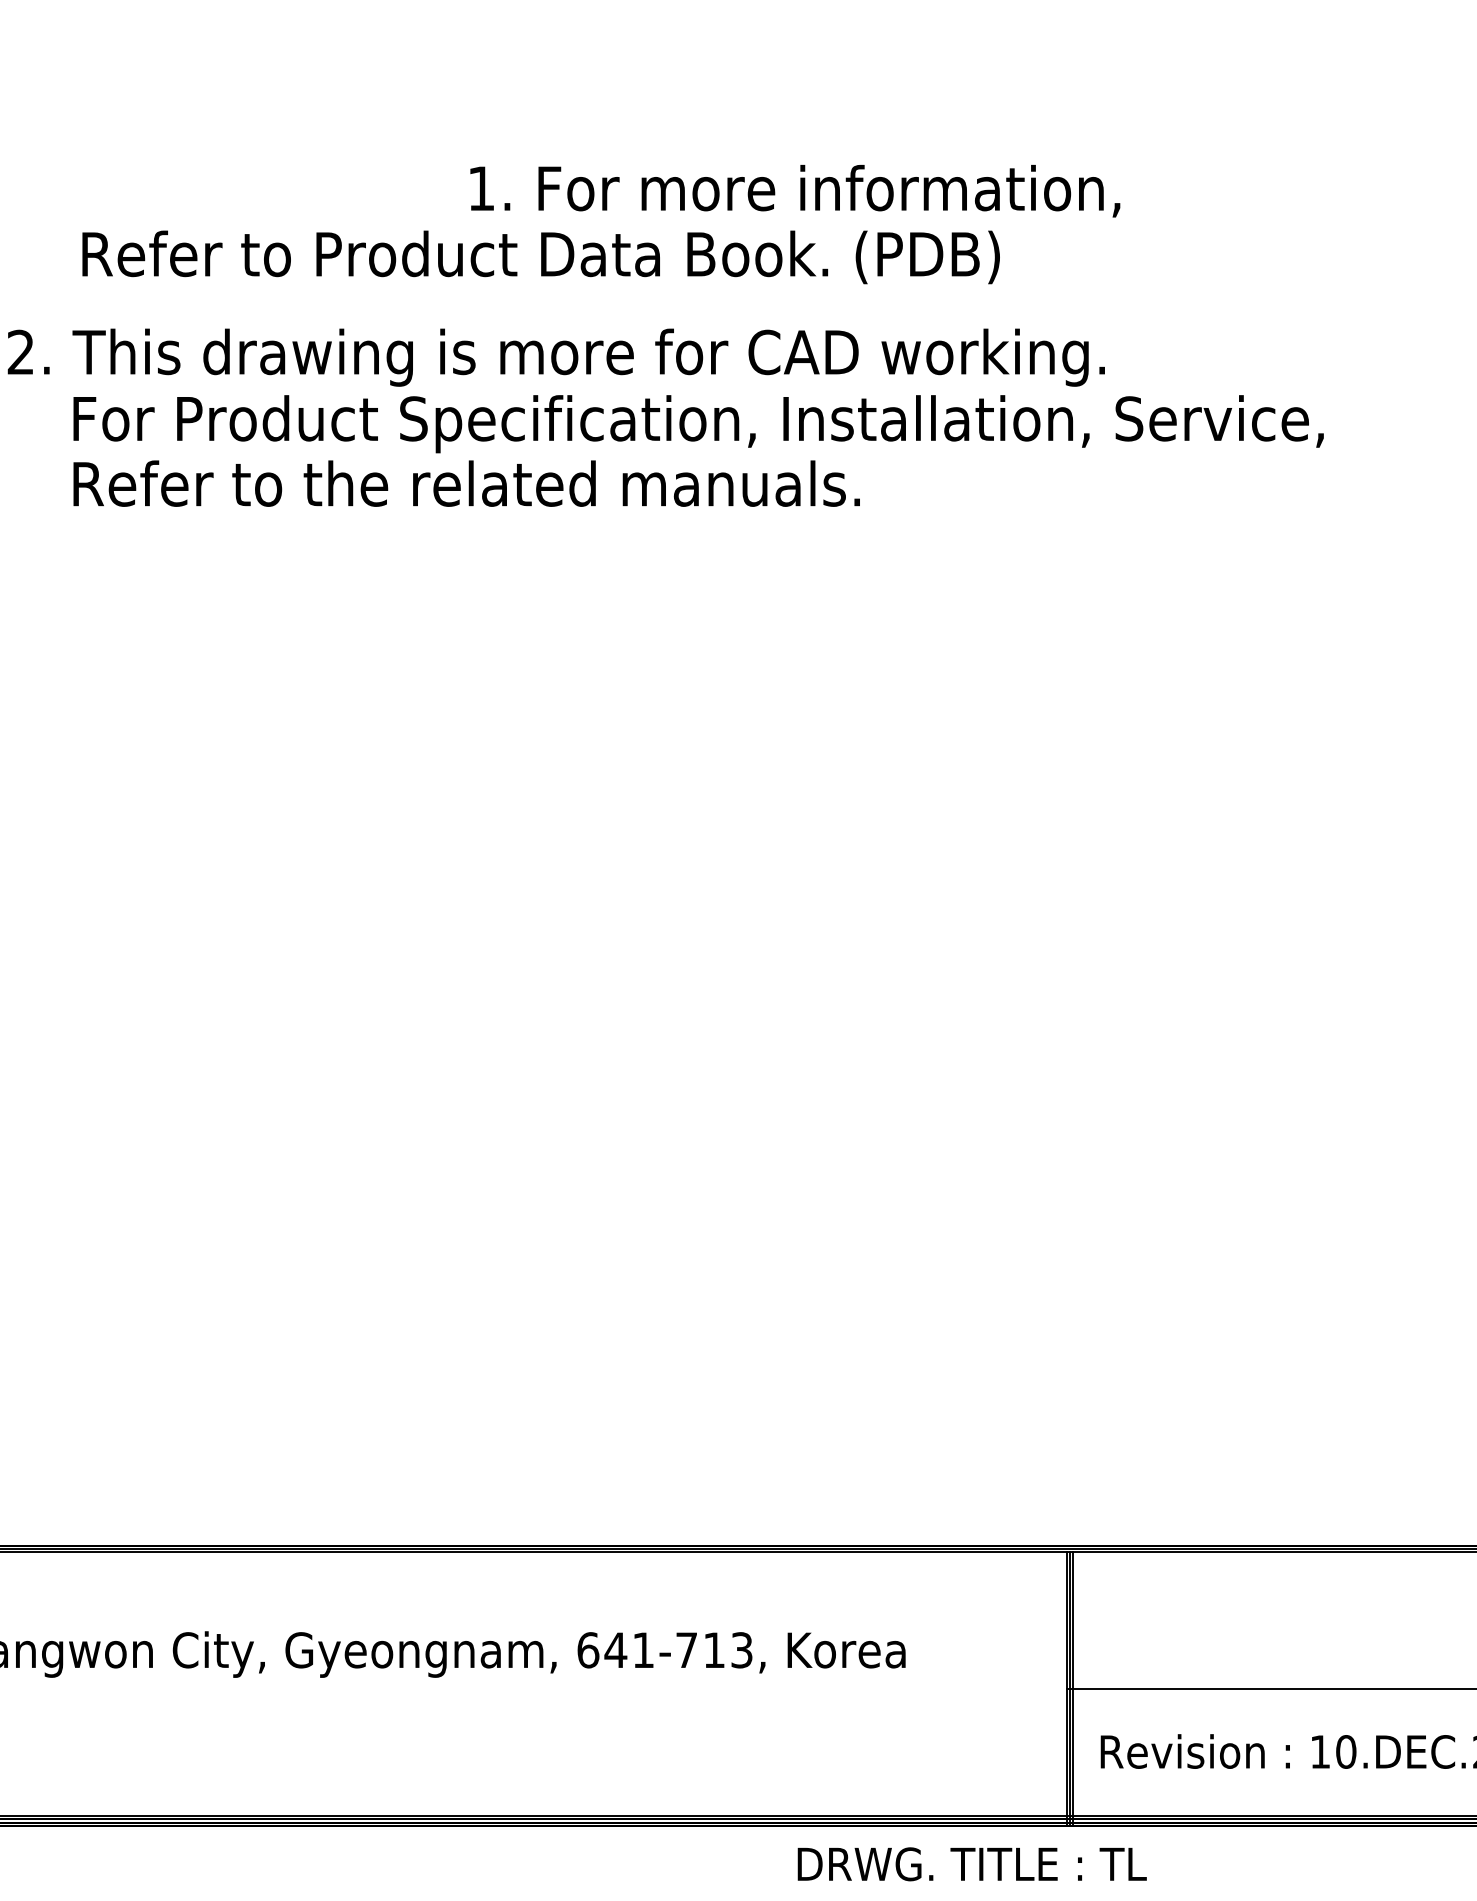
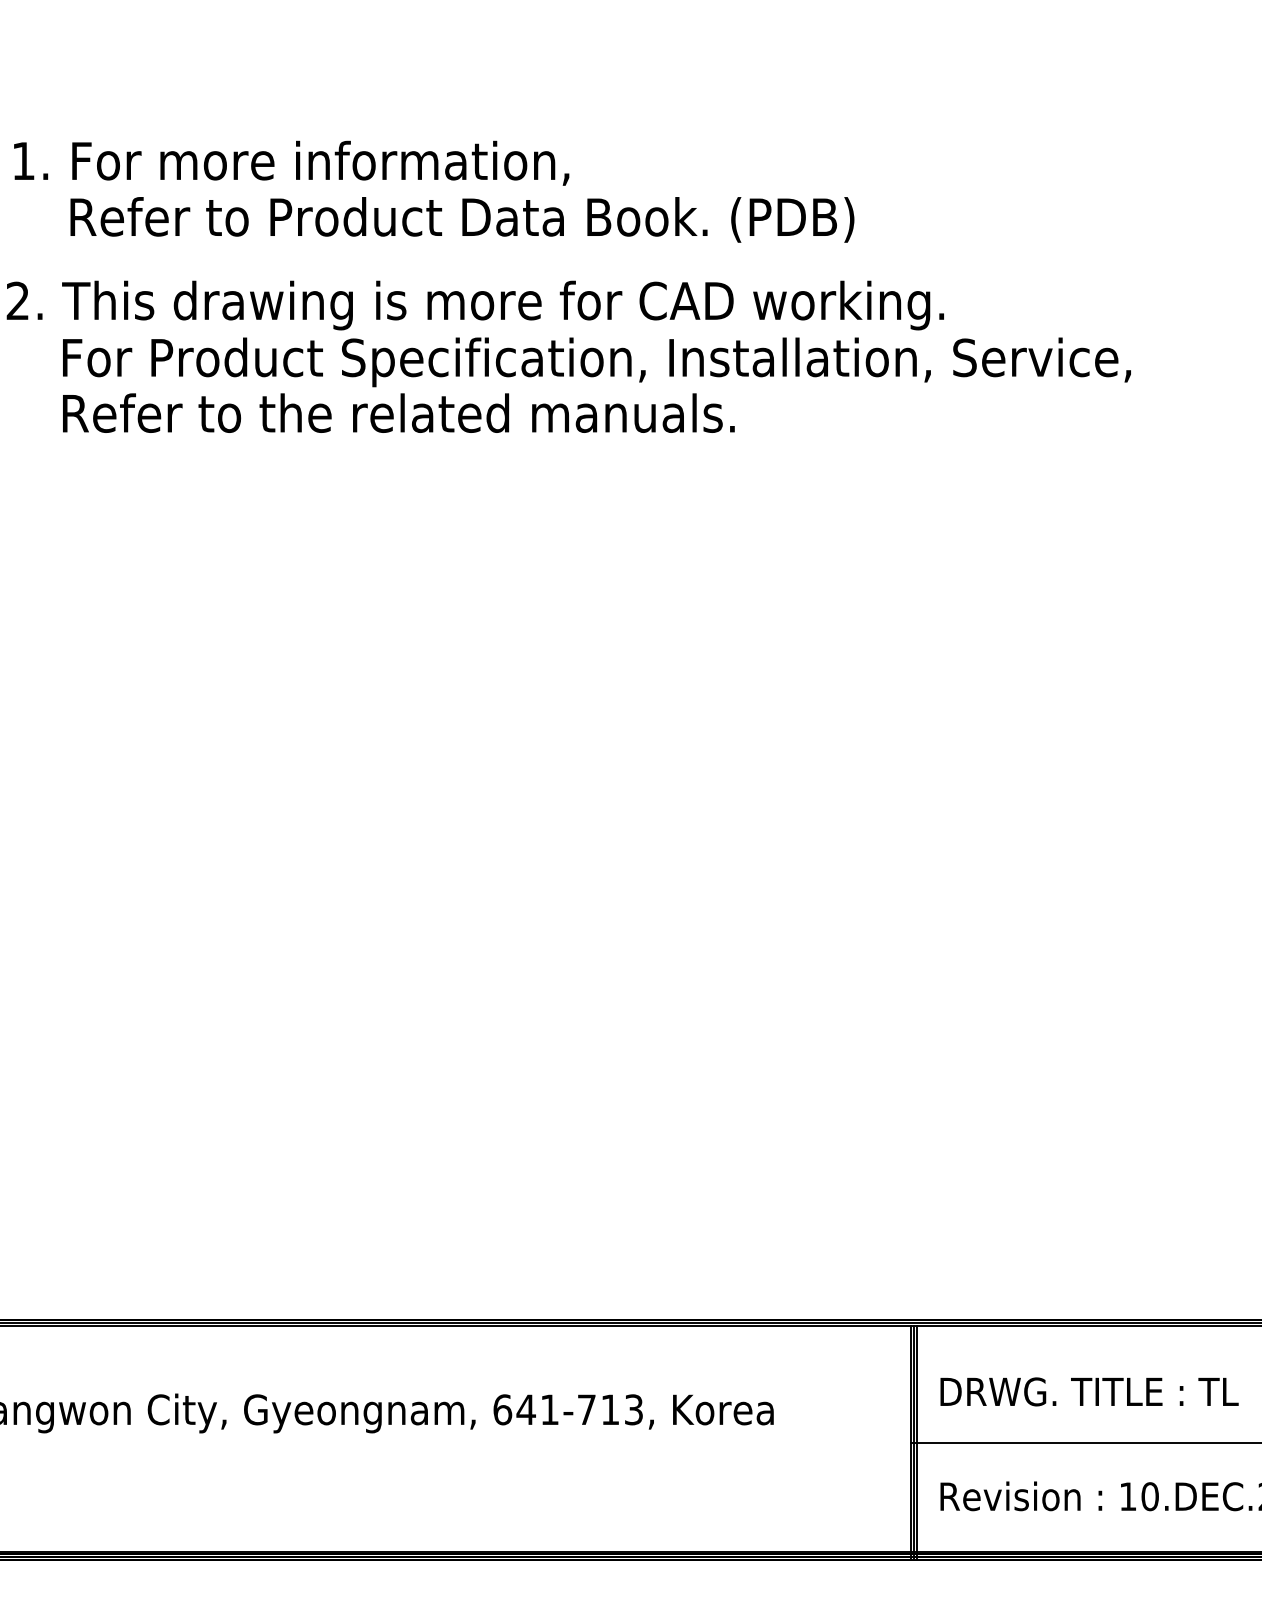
text: (795, 191) -> (291, 163), moved
text: (971, 1864) -> (1088, 1392), moved

